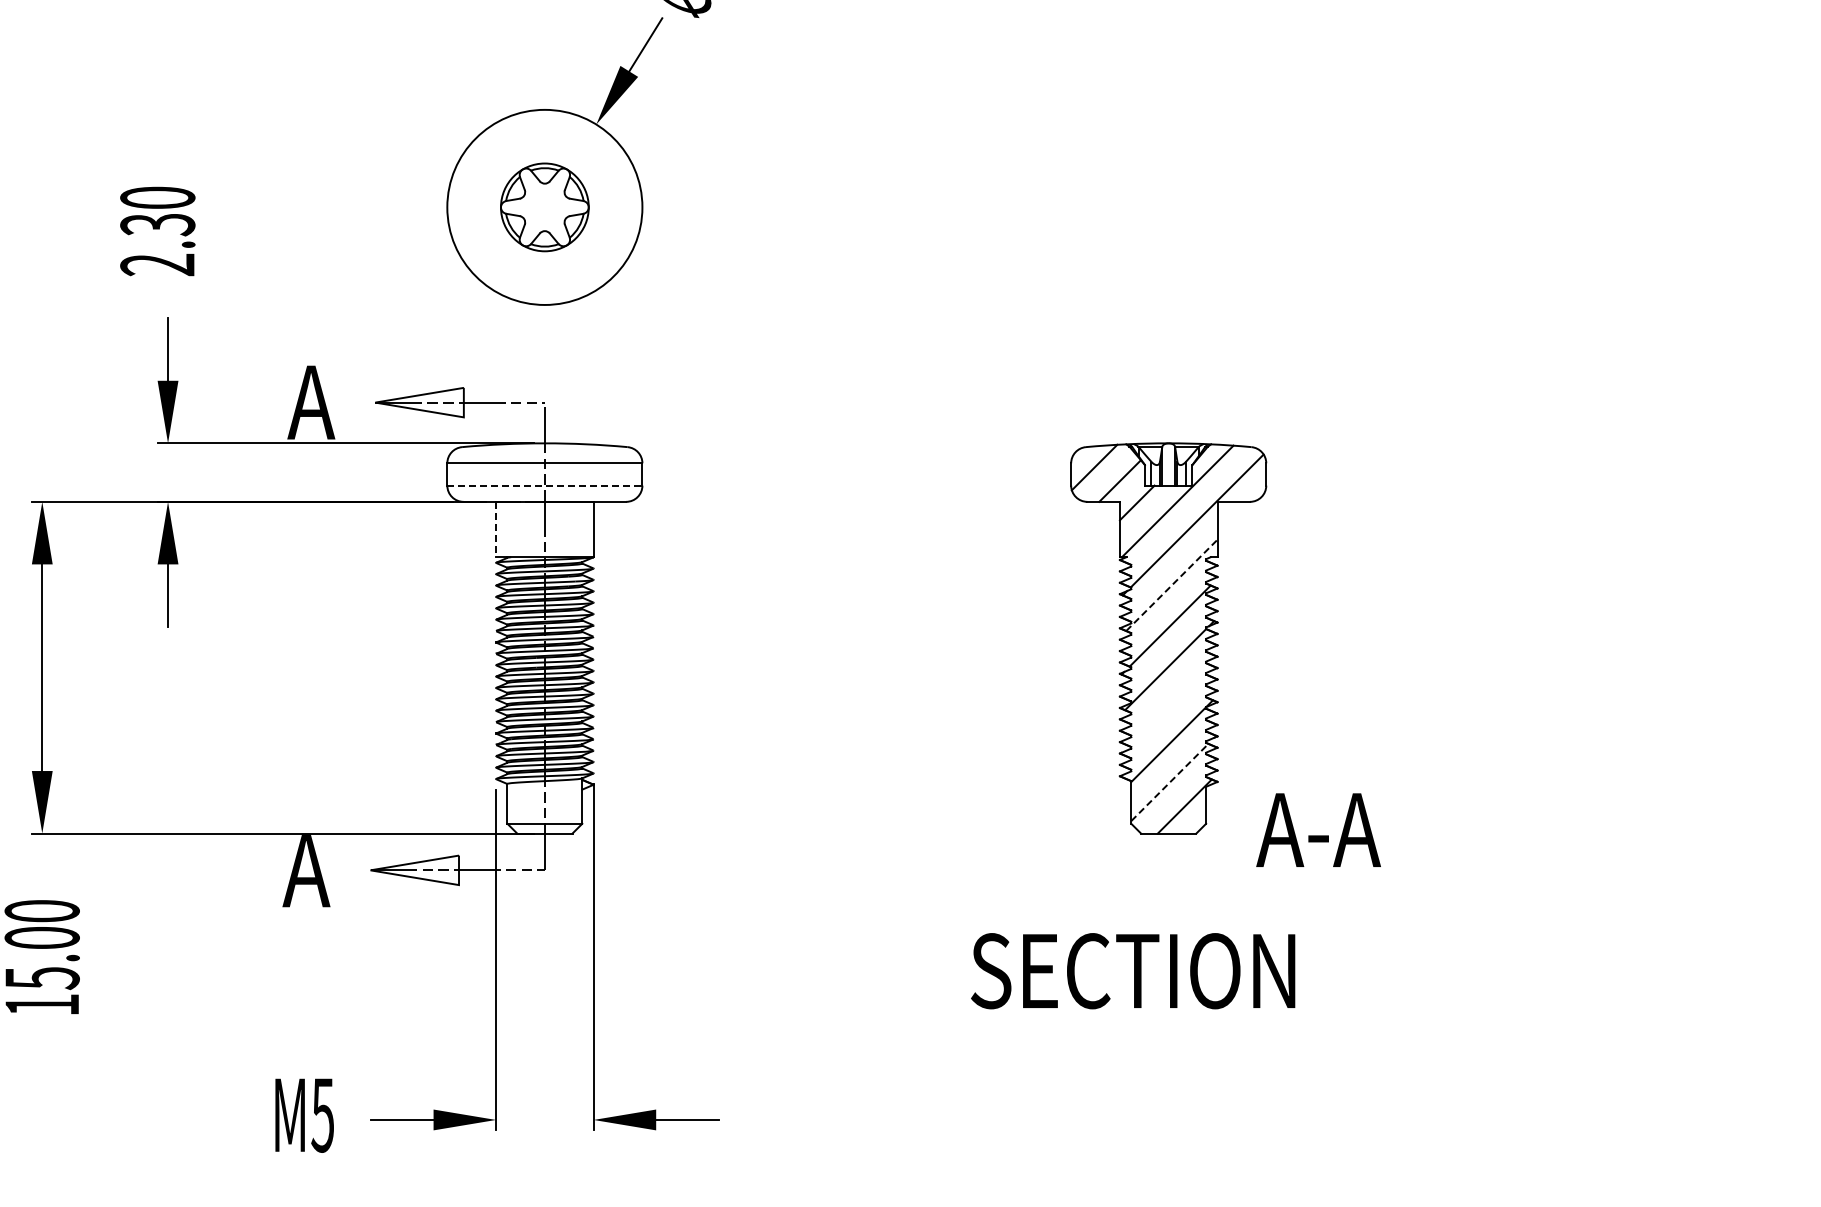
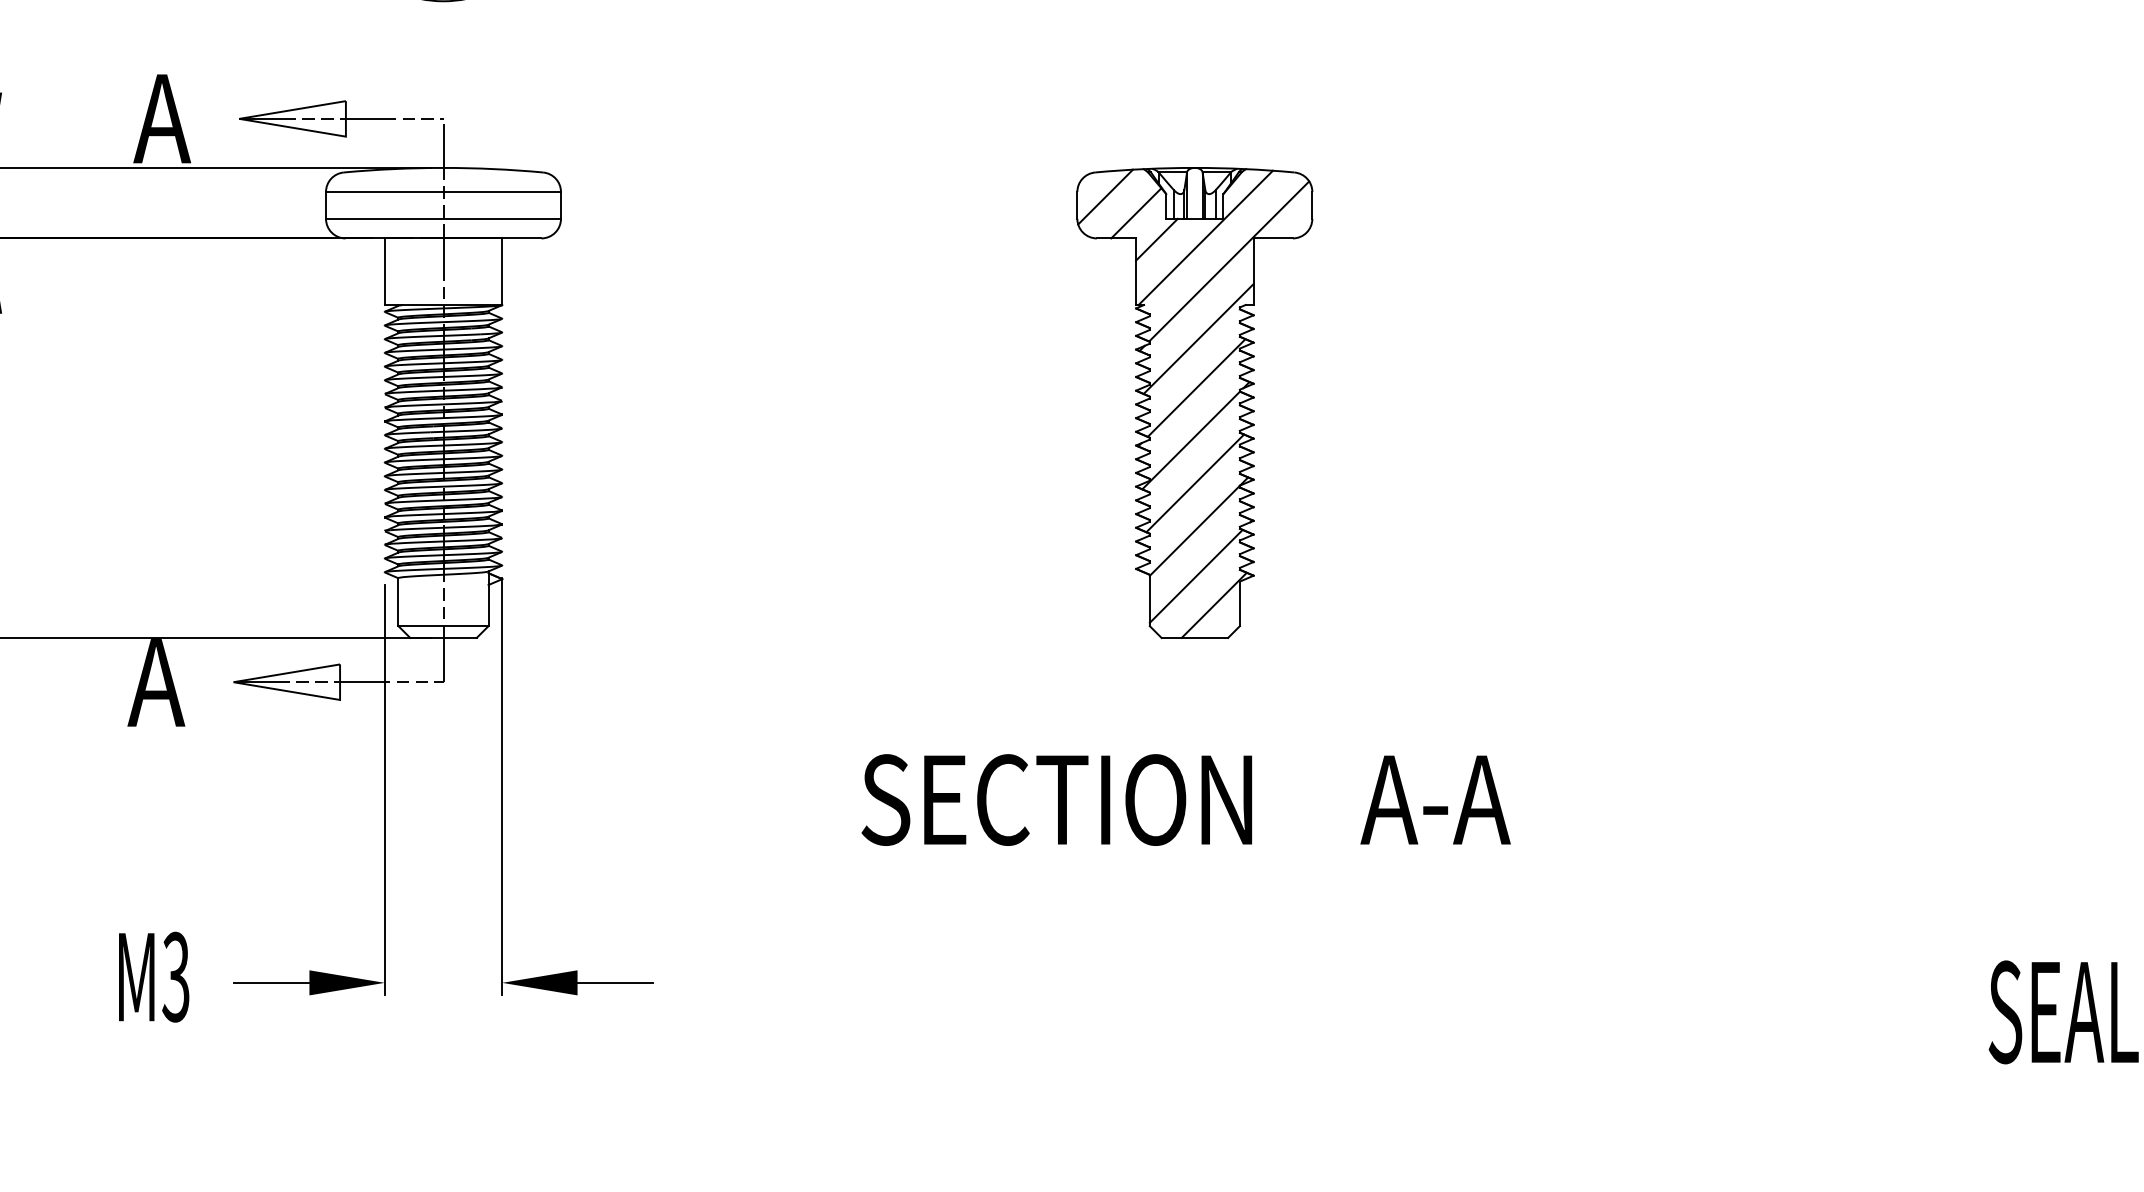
line: (544, 485) -> (443, 218), dashed -> solid
line: (496, 529) -> (385, 271), dashed -> solid
line: (1171, 585) -> (1198, 339), dashed -> solid
line: (1168, 704) -> (1194, 482), added
line: (1169, 782) -> (1195, 576), dashed -> solid
text: (1318, 829) -> (1435, 799), moved
text: (1133, 971) -> (1057, 800), moved
text: (322, 1114) -> (175, 976), M5 -> M3

